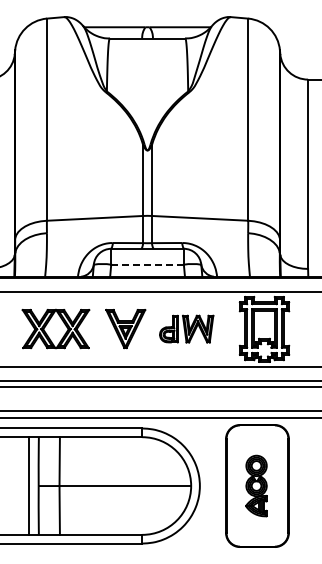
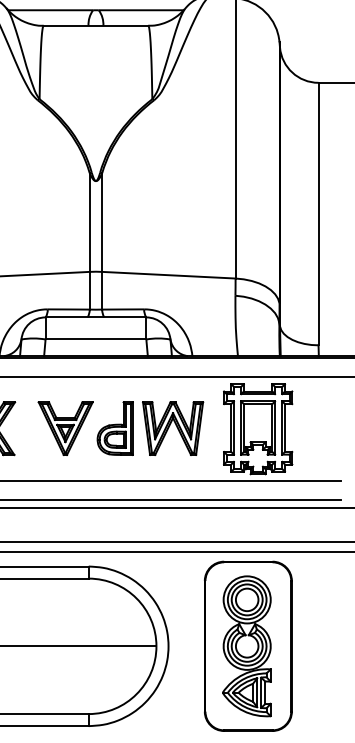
line: (148, 264) -> (97, 339), dashed -> solid
part: (186, 329) -> (149, 429), size x1.43
part: (256, 485) -> (247, 645), size x1.67

